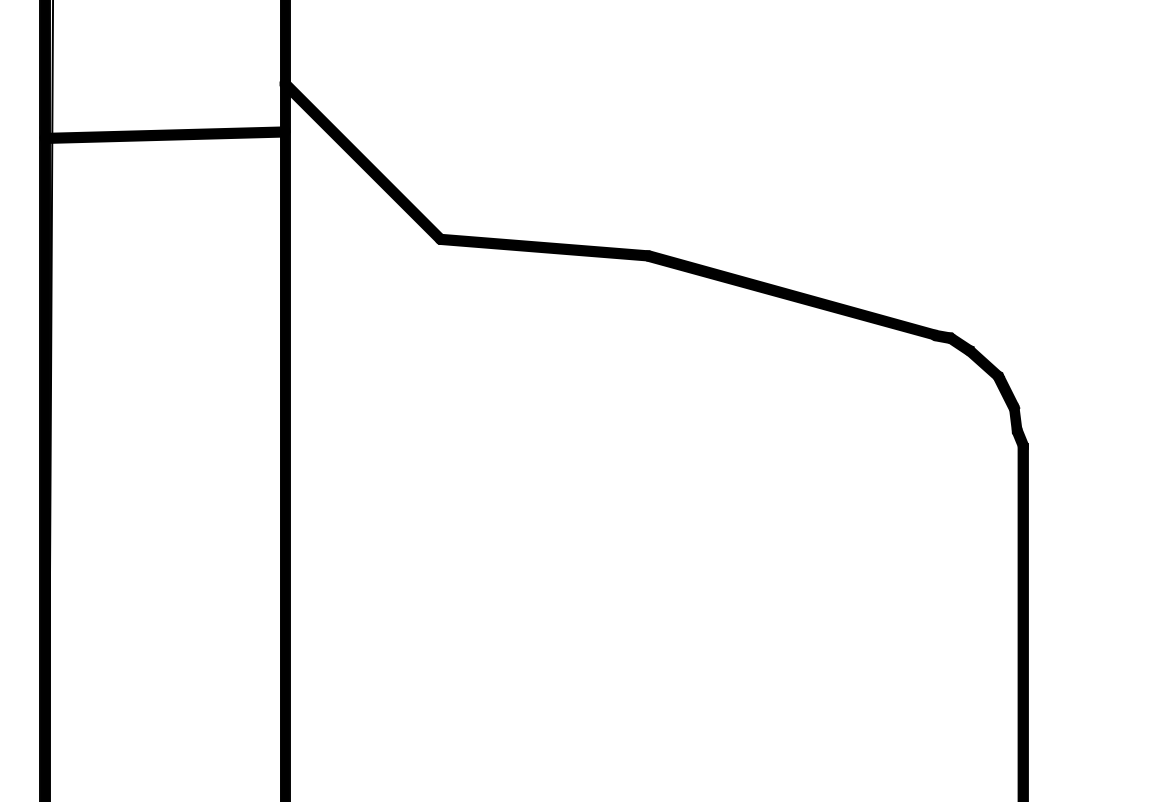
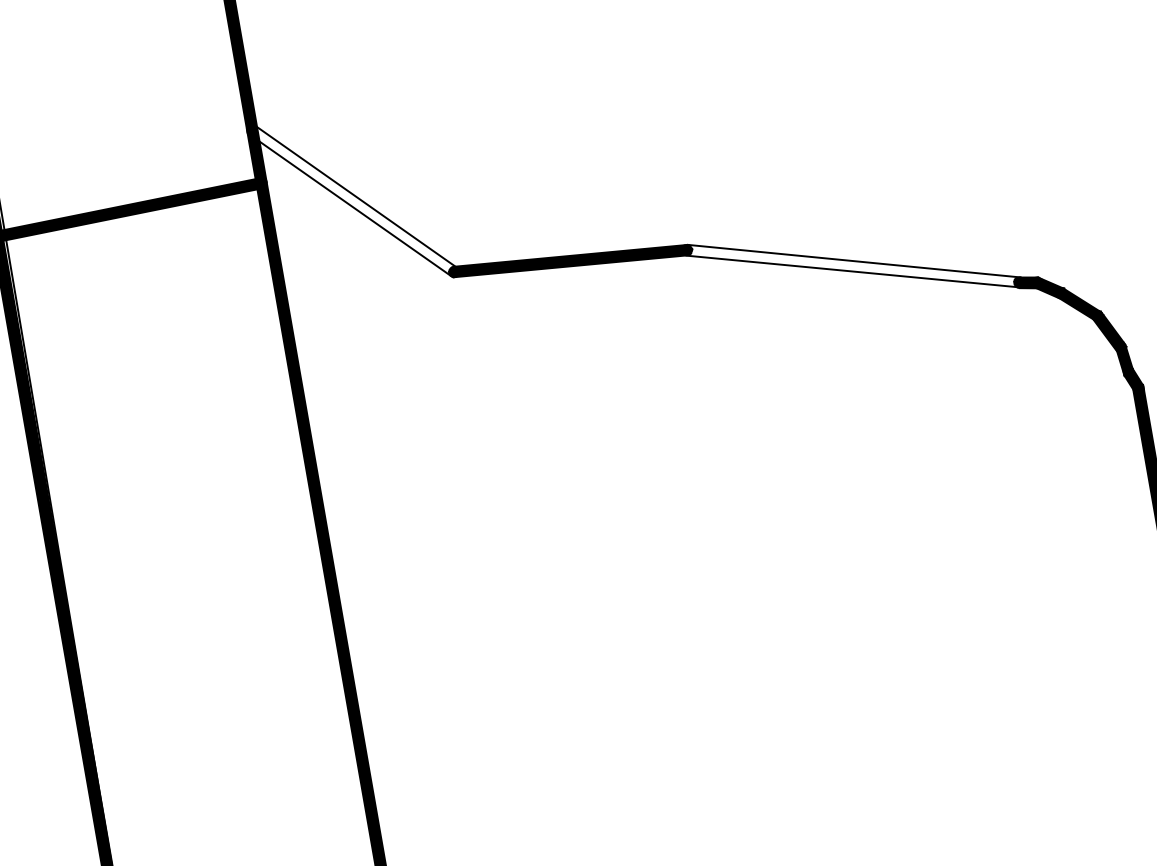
fill: (362, 161) -> (352, 200), removed
fill: (791, 295) -> (853, 266), removed

